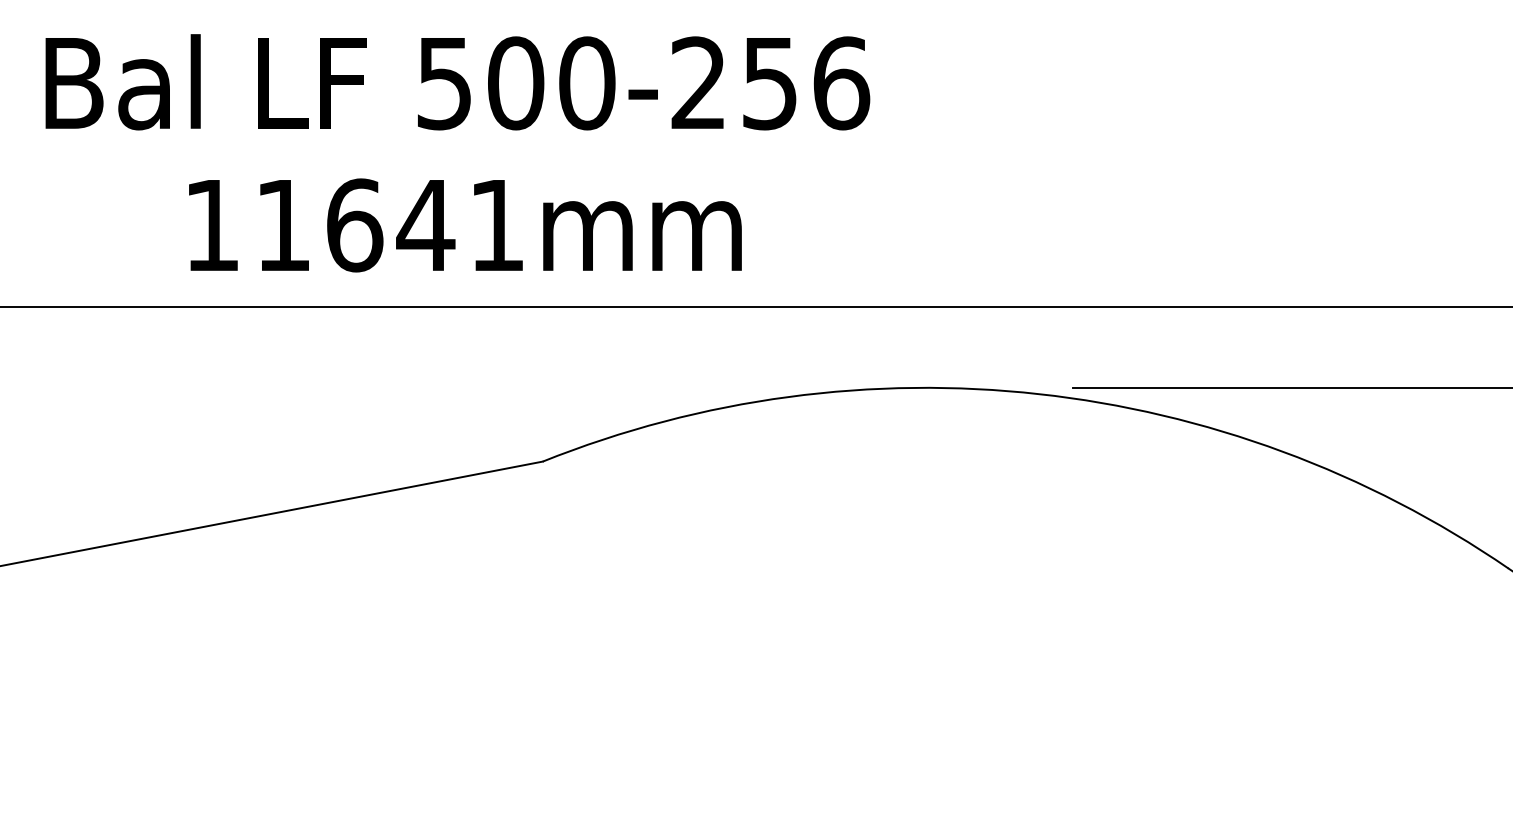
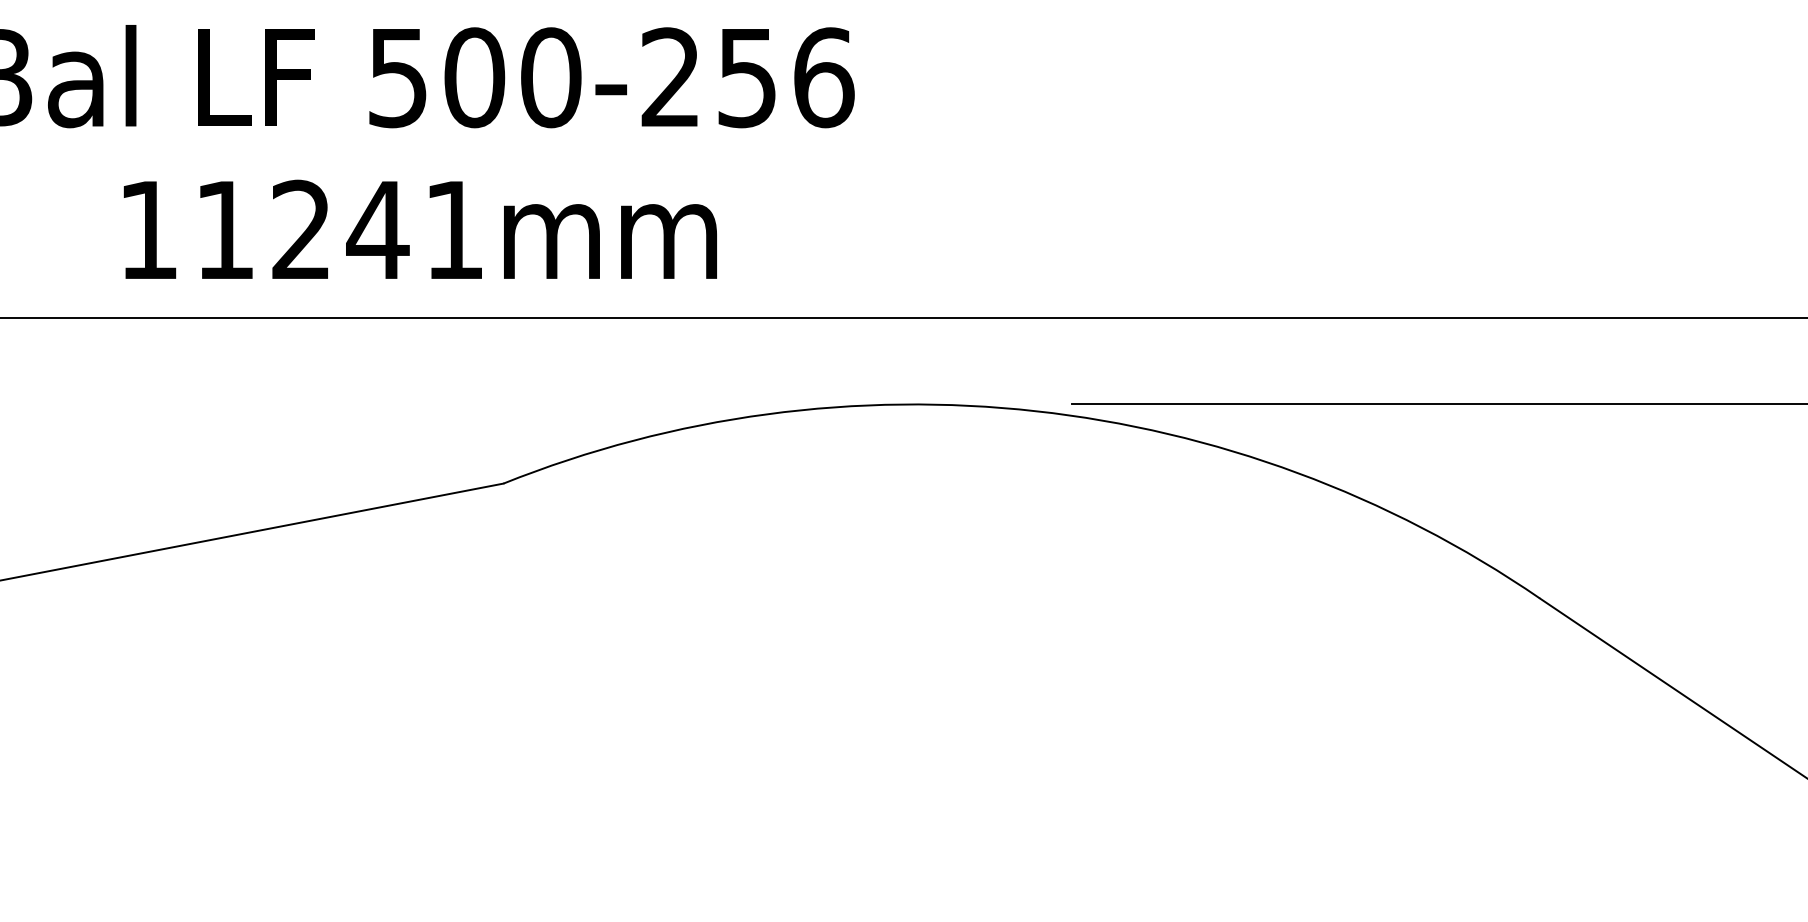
text: (355, 224) -> (302, 229), 11641mm -> 11241mm

